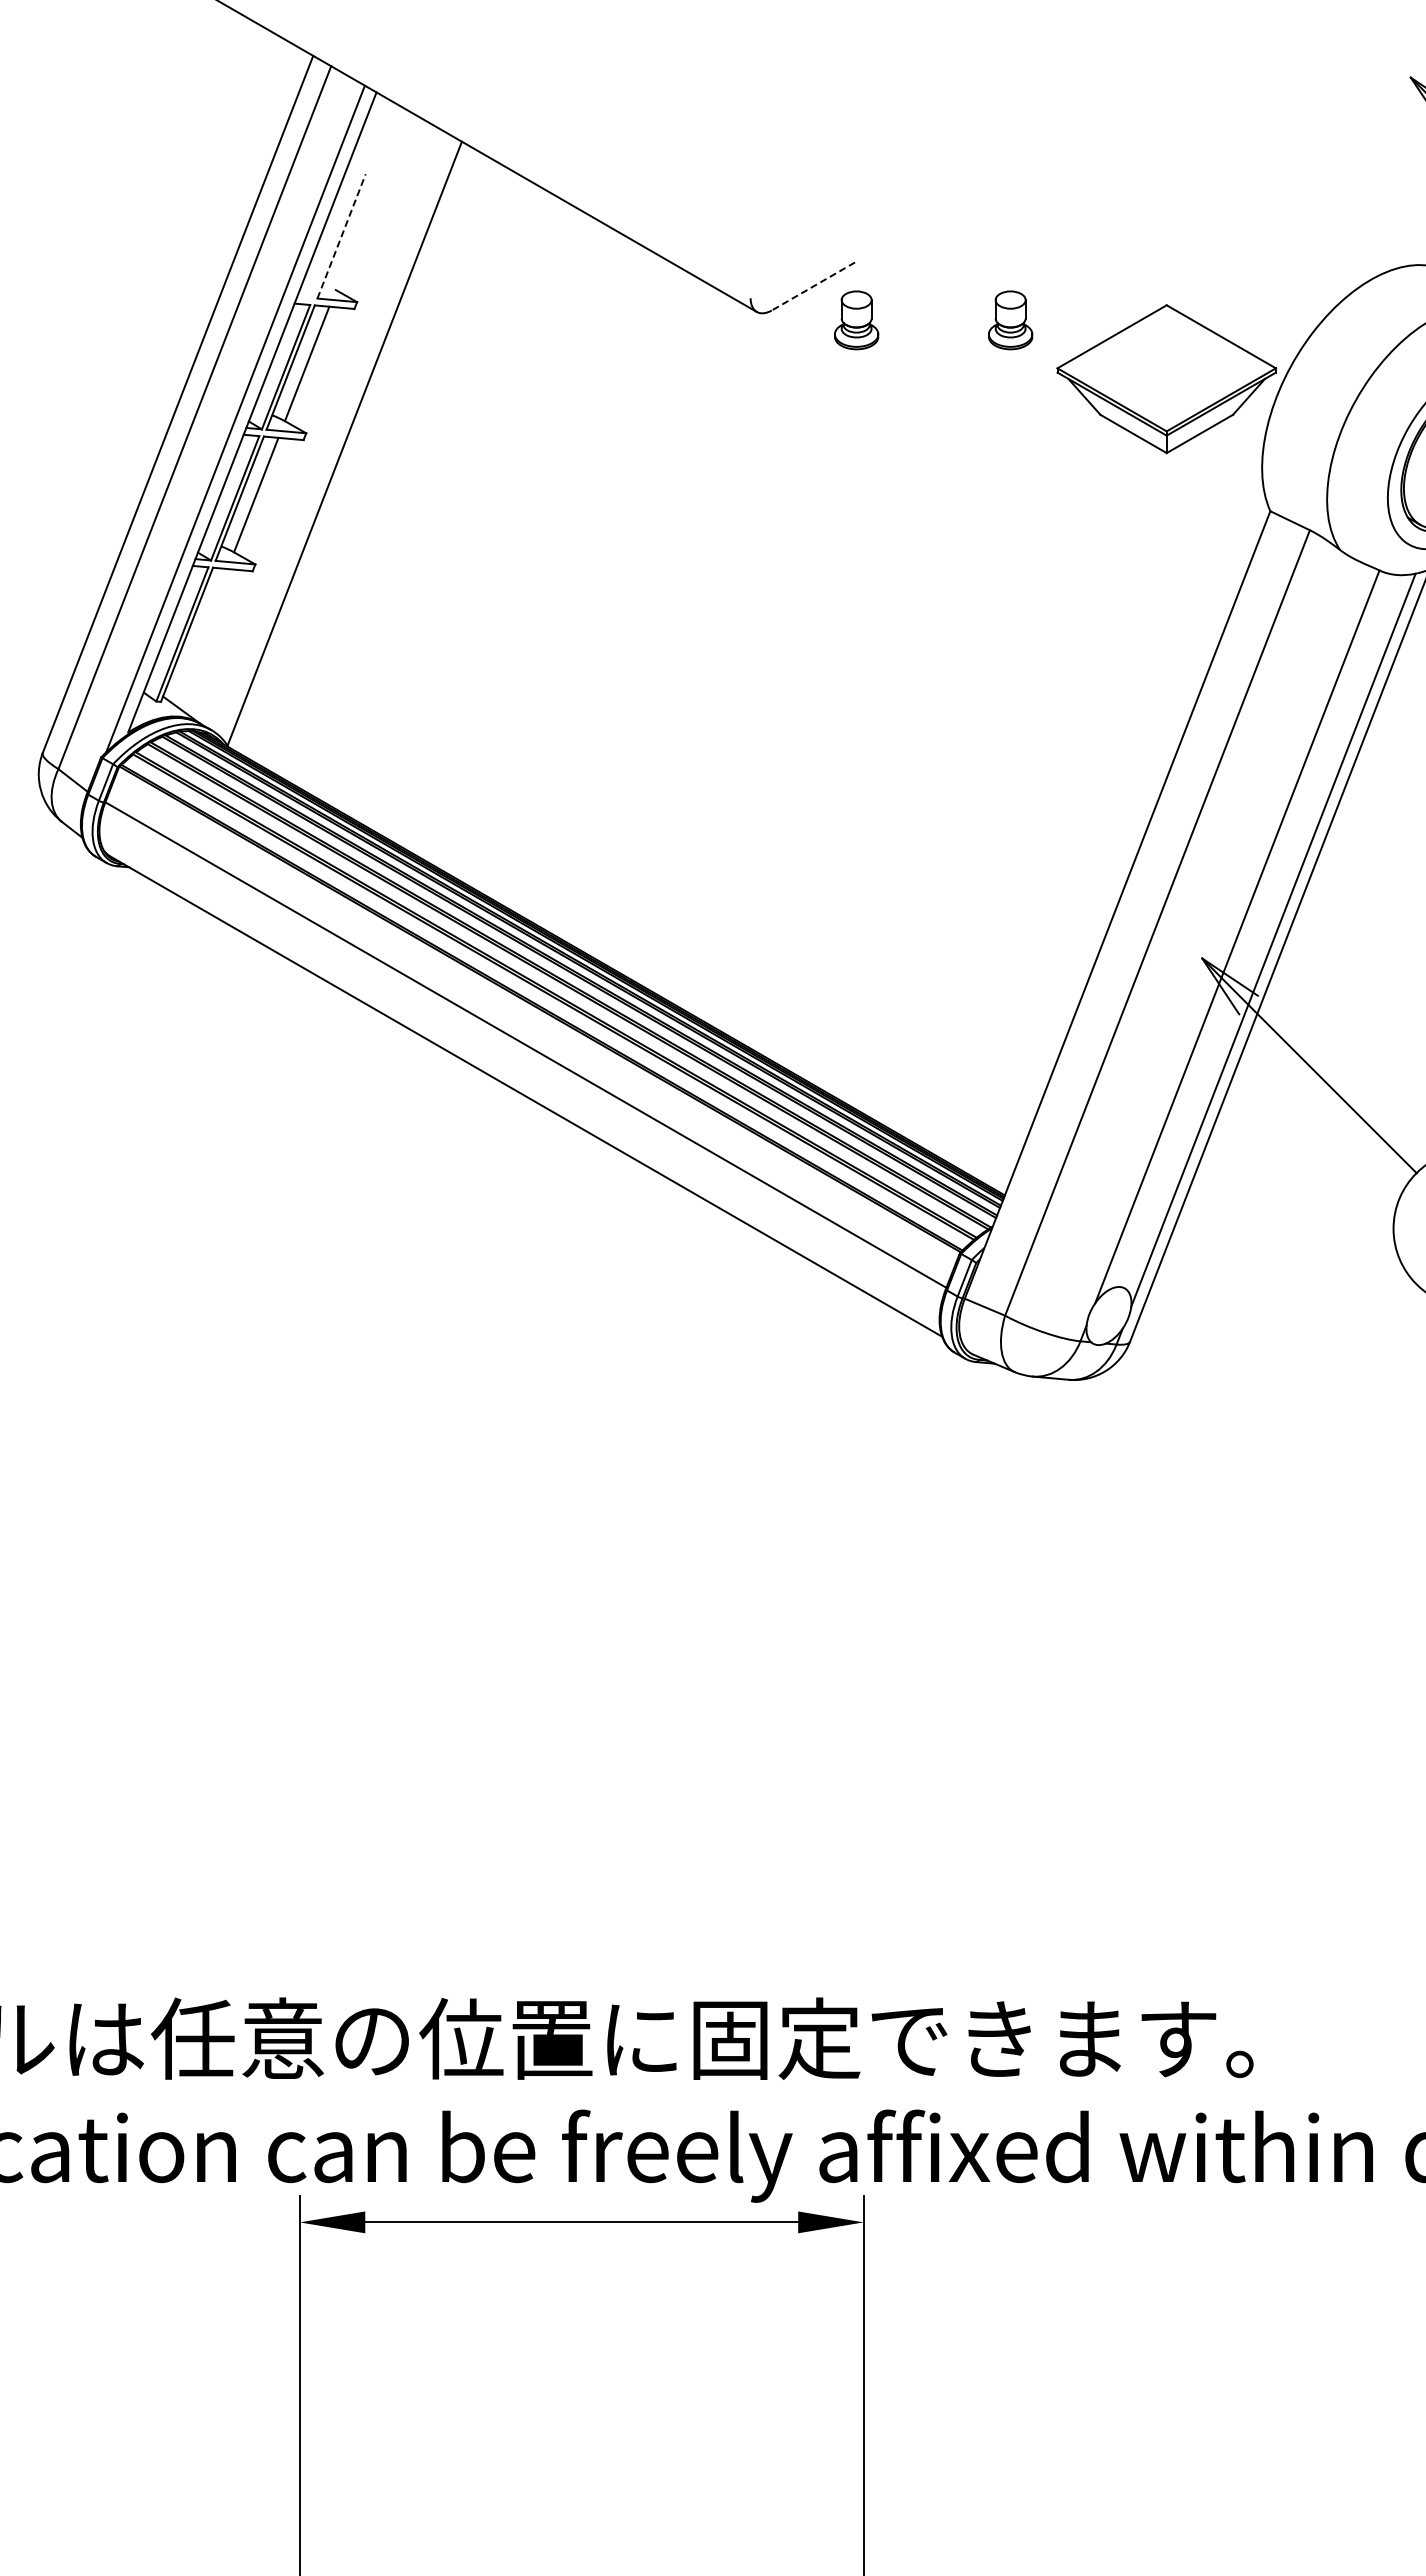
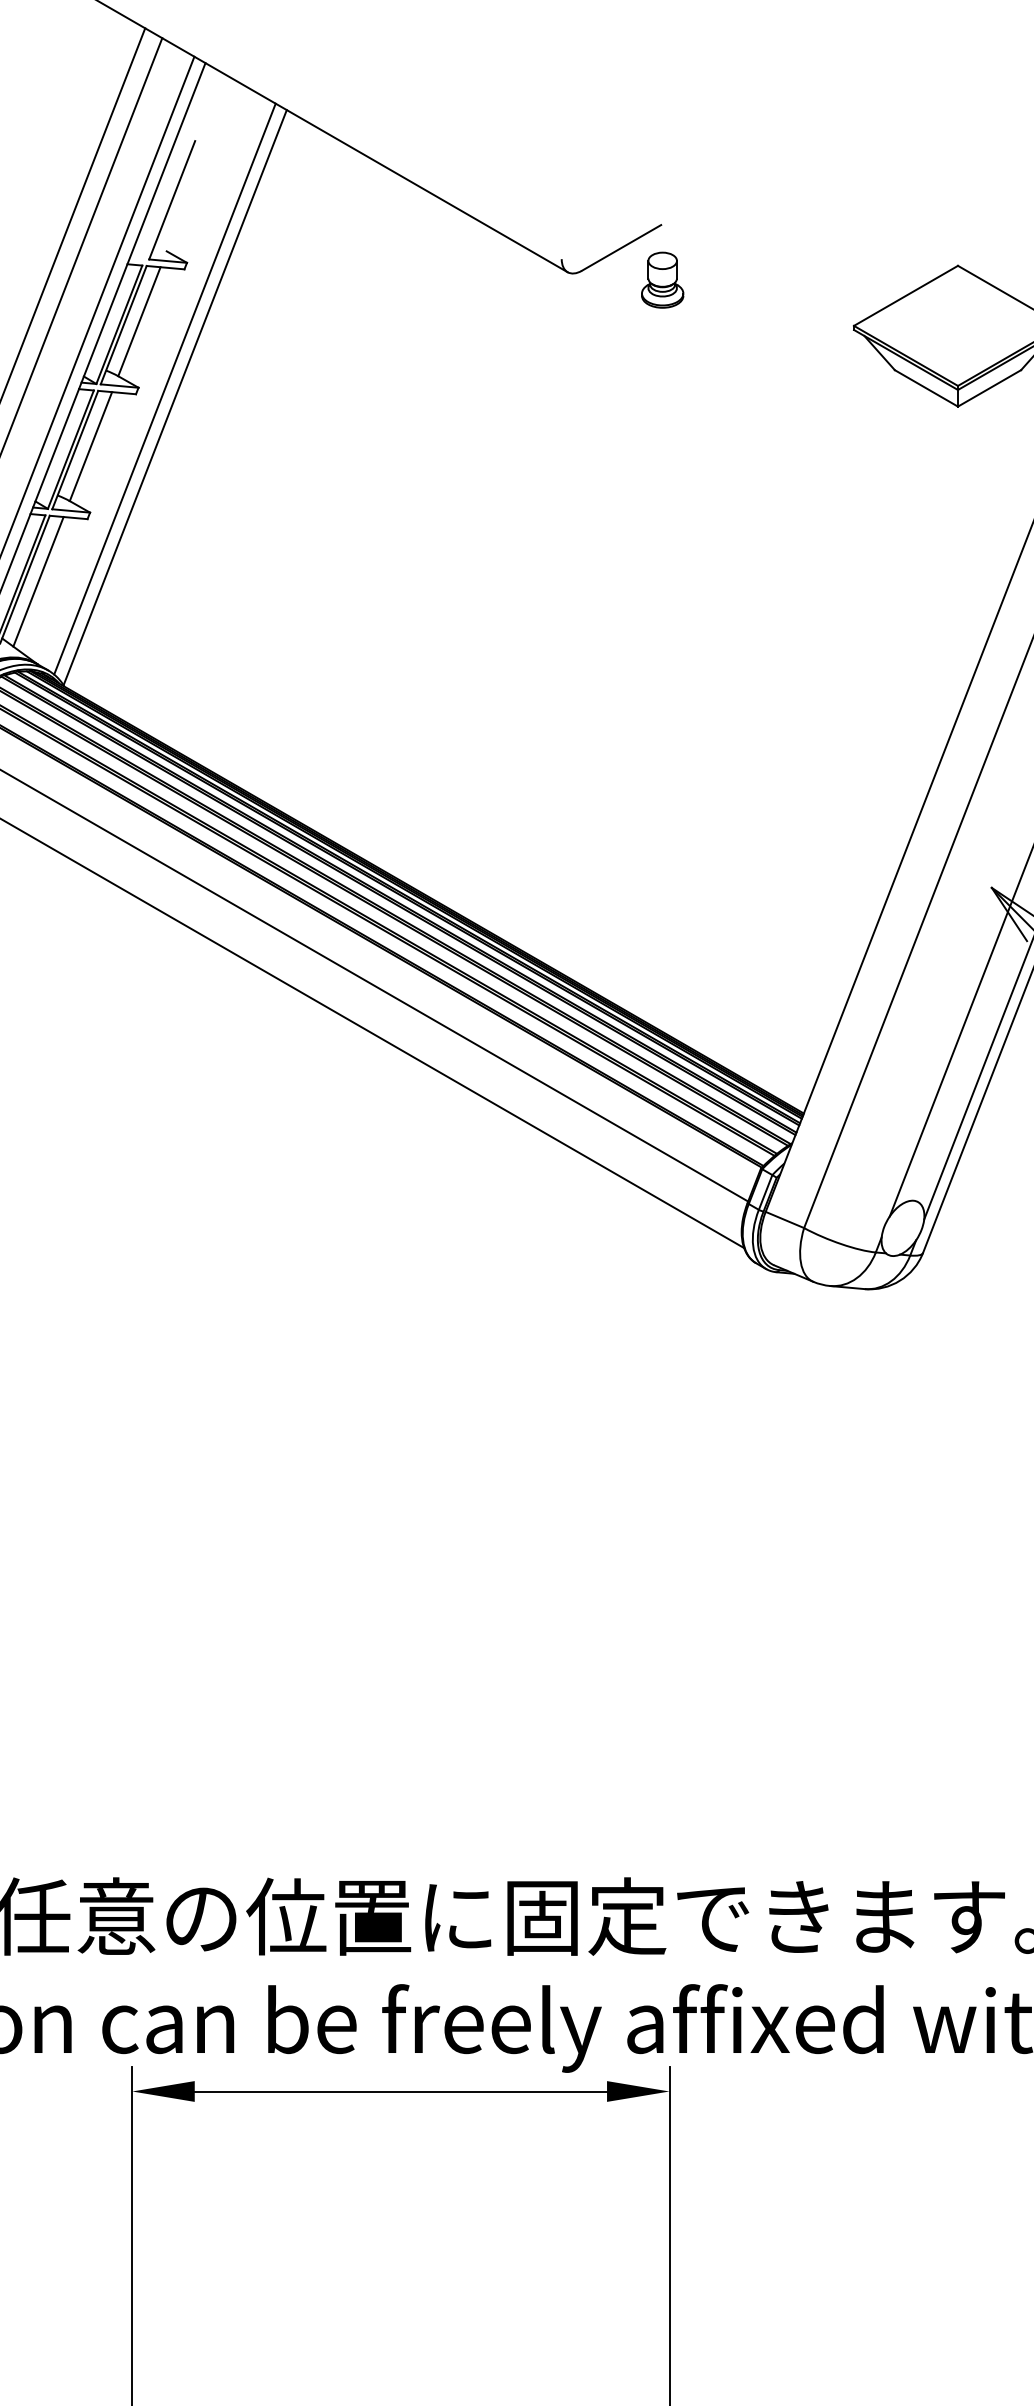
line: (341, 236) -> (172, 200), dashed -> solid
line: (813, 286) -> (621, 247), dashed -> solid
part: (1010, 320) -> (809, 280), removed
line: (333, 434) -> (164, 388), added
line: (200, 637) -> (37, 582), added

